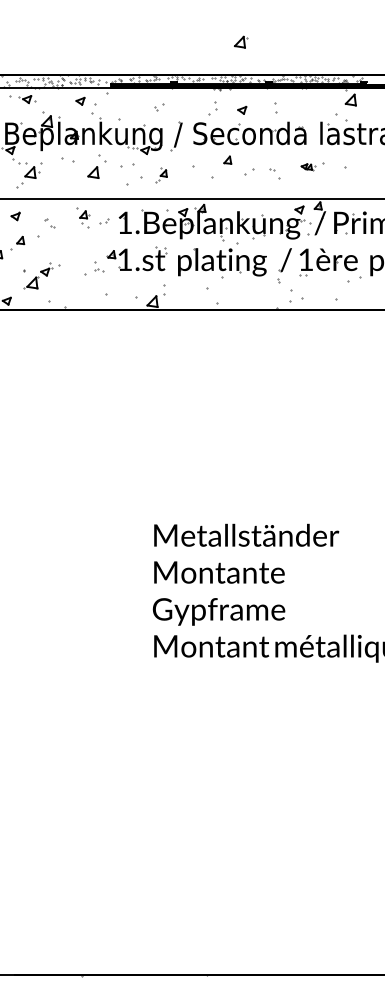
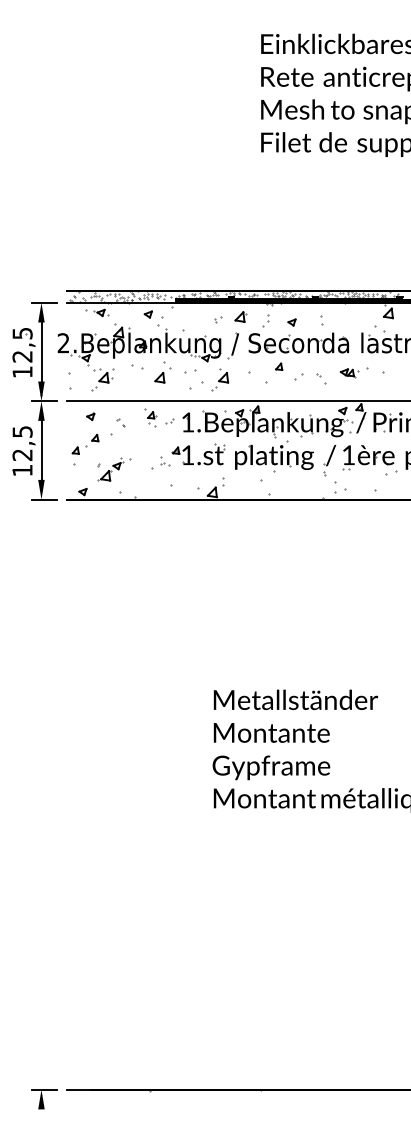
part: (240, 41) -> (240, 316), moved
part: (311, 166) -> (353, 372), size x1.43
part: (161, 174) -> (220, 379), size x1.67

